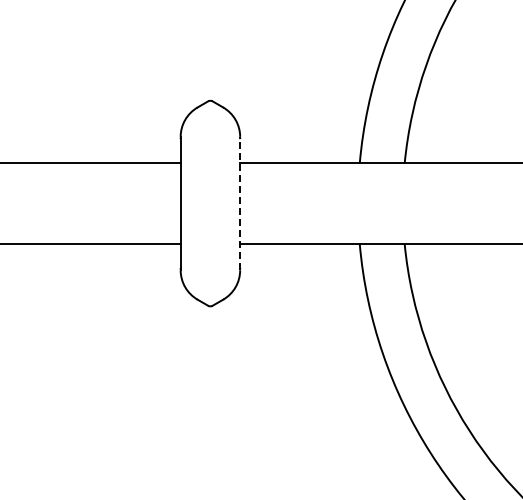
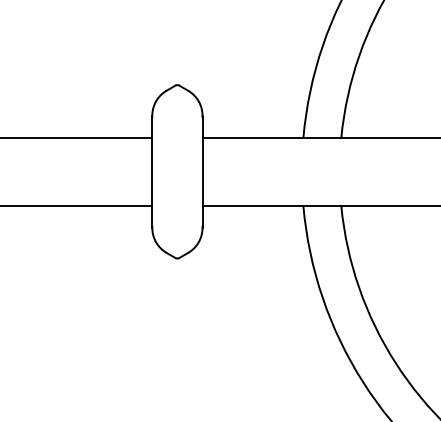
line: (240, 203) -> (202, 171), dashed -> solid

